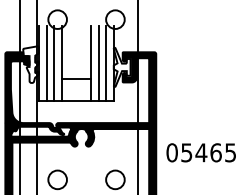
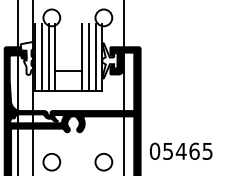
text: (200, 152) -> (180, 151), moved

